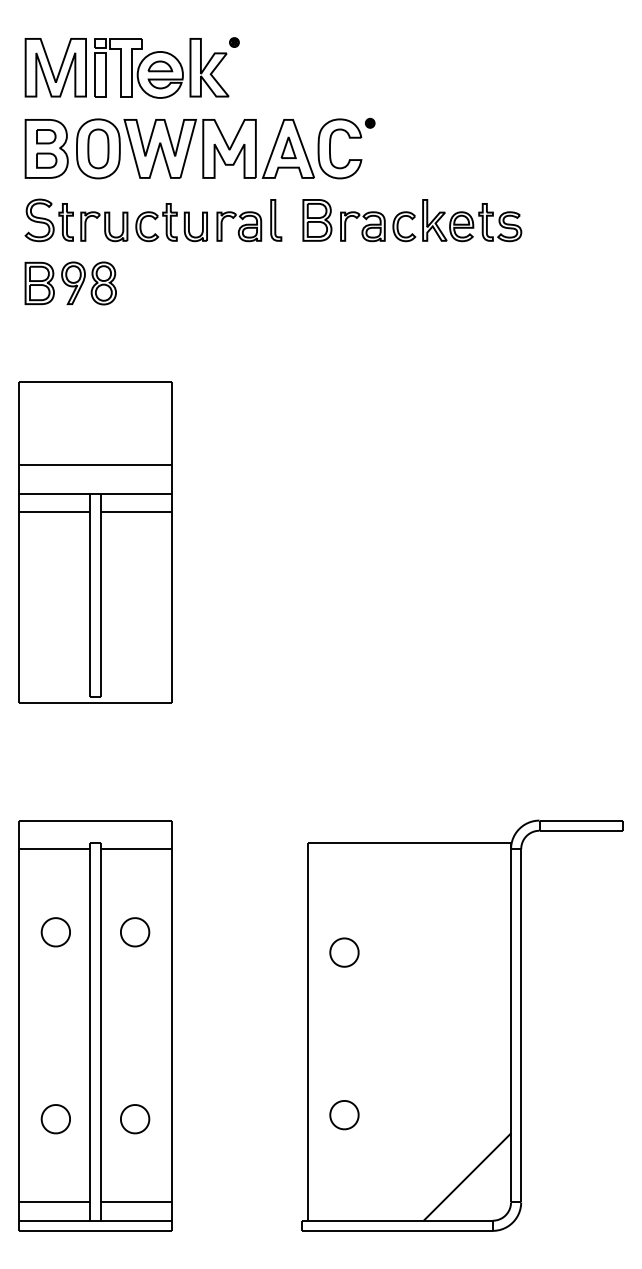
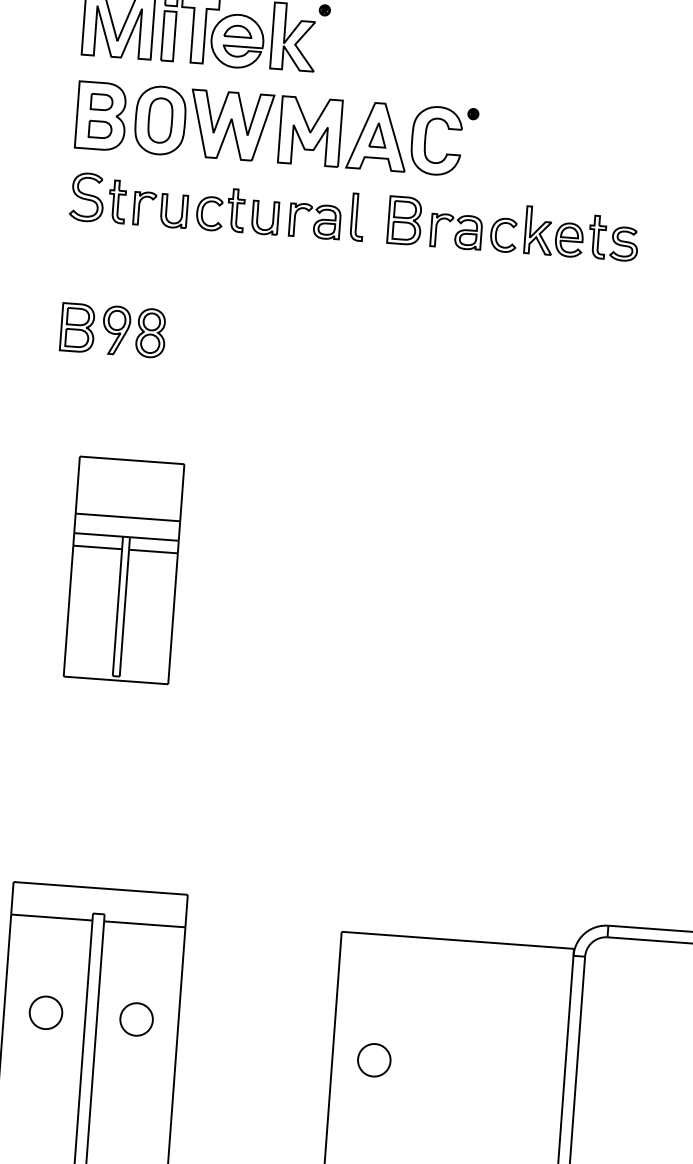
part: (70, 283) -> (112, 330), moved
part: (95, 542) -> (124, 570), size x0.6

